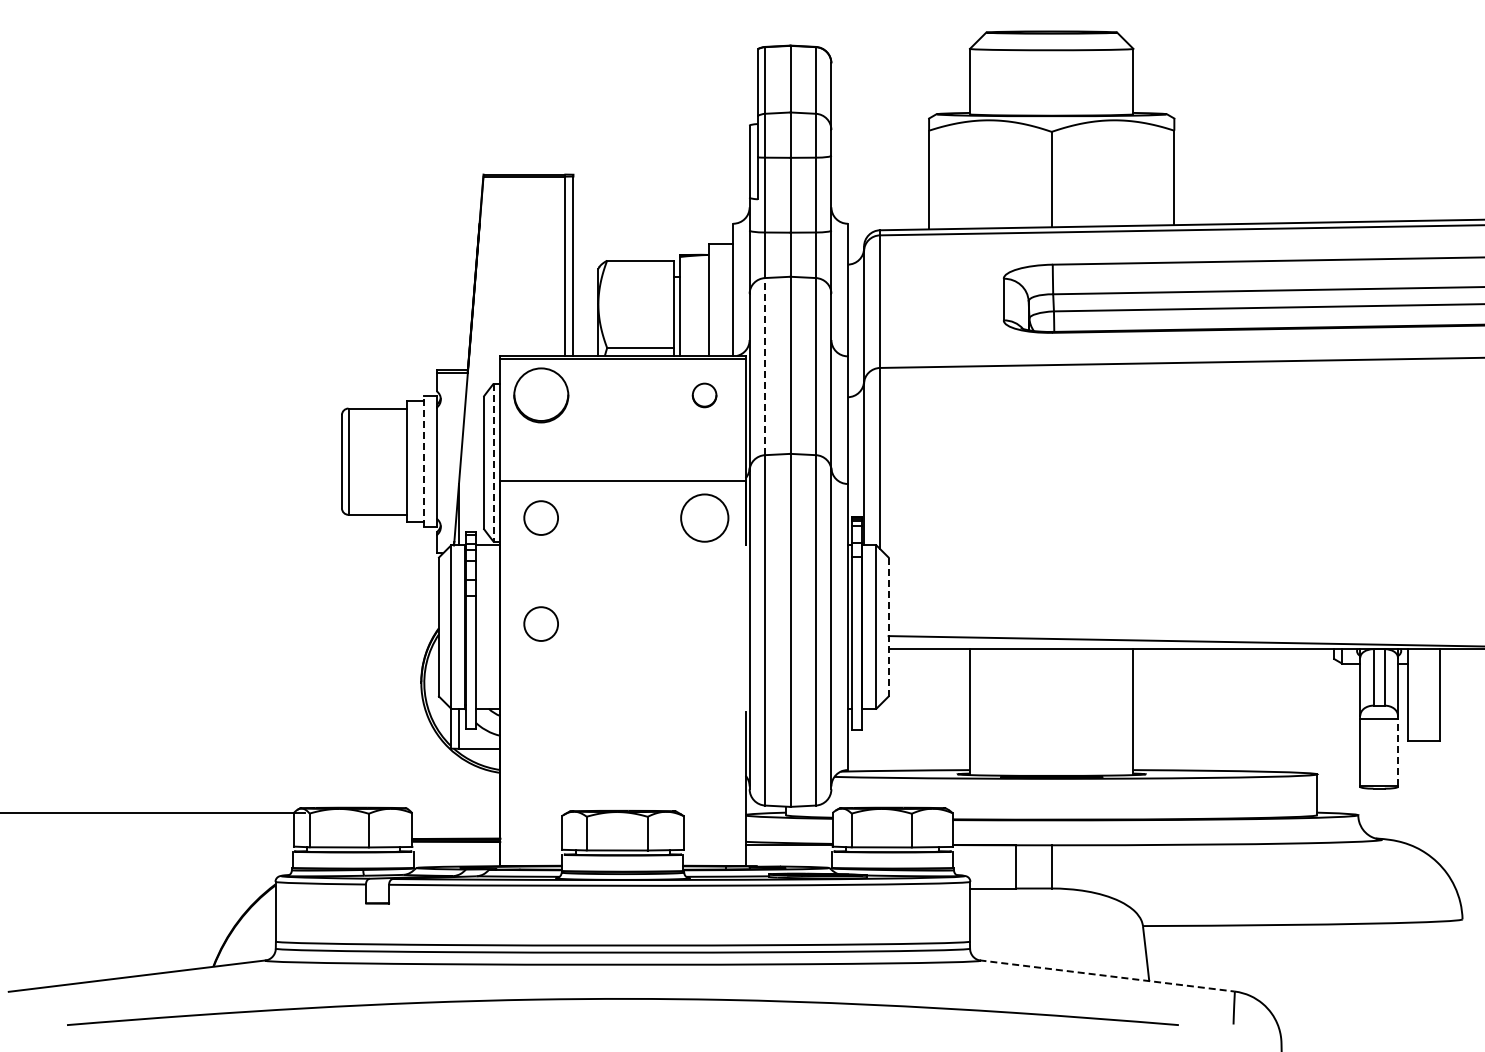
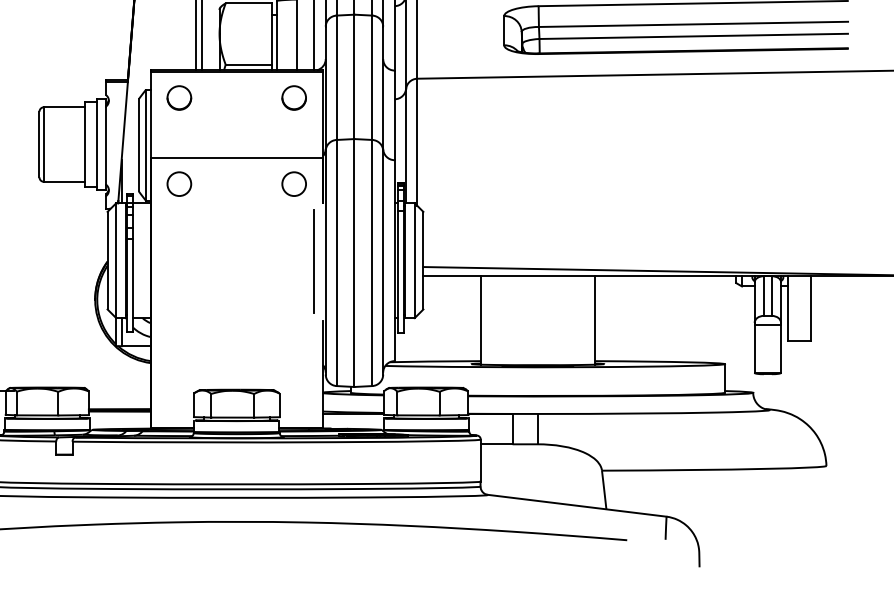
line: (765, 366) -> (336, 77), dashed -> solid
part: (540, 395) -> (178, 98), size x0.62
part: (704, 395) -> (294, 98), size x1.43
line: (423, 461) -> (96, 144), dashed -> solid
line: (493, 463) -> (145, 145), dashed -> solid
part: (704, 517) -> (294, 183), size x0.71
part: (540, 623) -> (178, 258), removed
line: (888, 627) -> (423, 261), dashed -> solid
line: (733, 628) -> (314, 261), added
line: (1397, 752) -> (780, 348), dashed -> solid
line: (1107, 975) -> (577, 505), dashed -> solid

